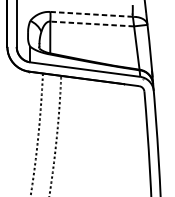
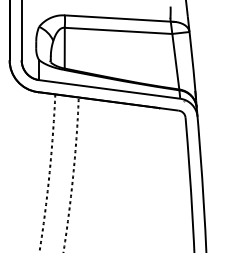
line: (93, 14) -> (120, 18), dashed -> solid
line: (92, 23) -> (118, 30), dashed -> solid

